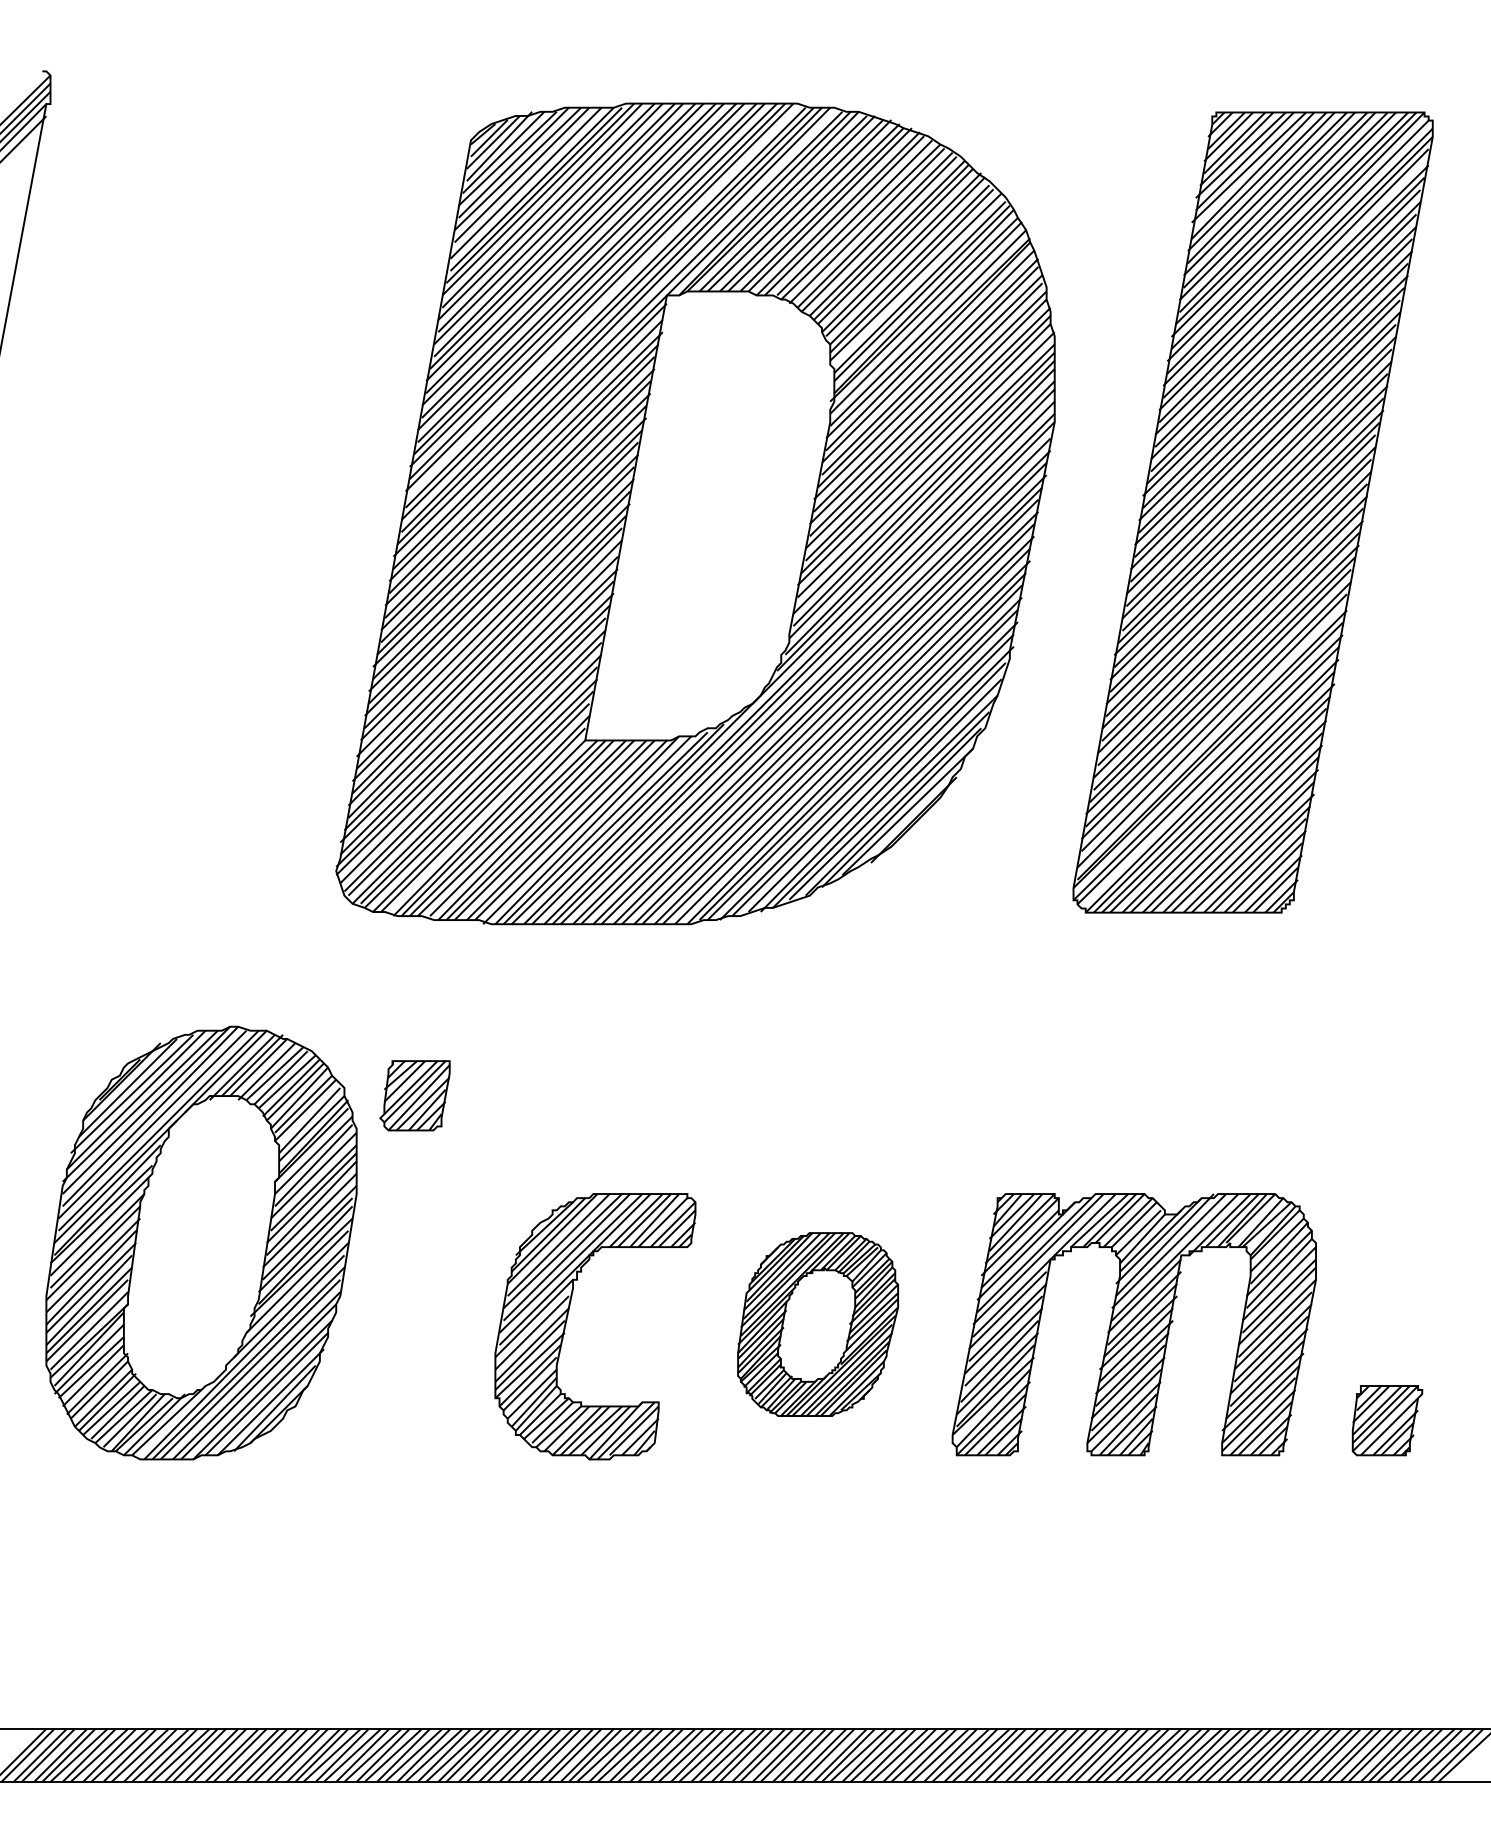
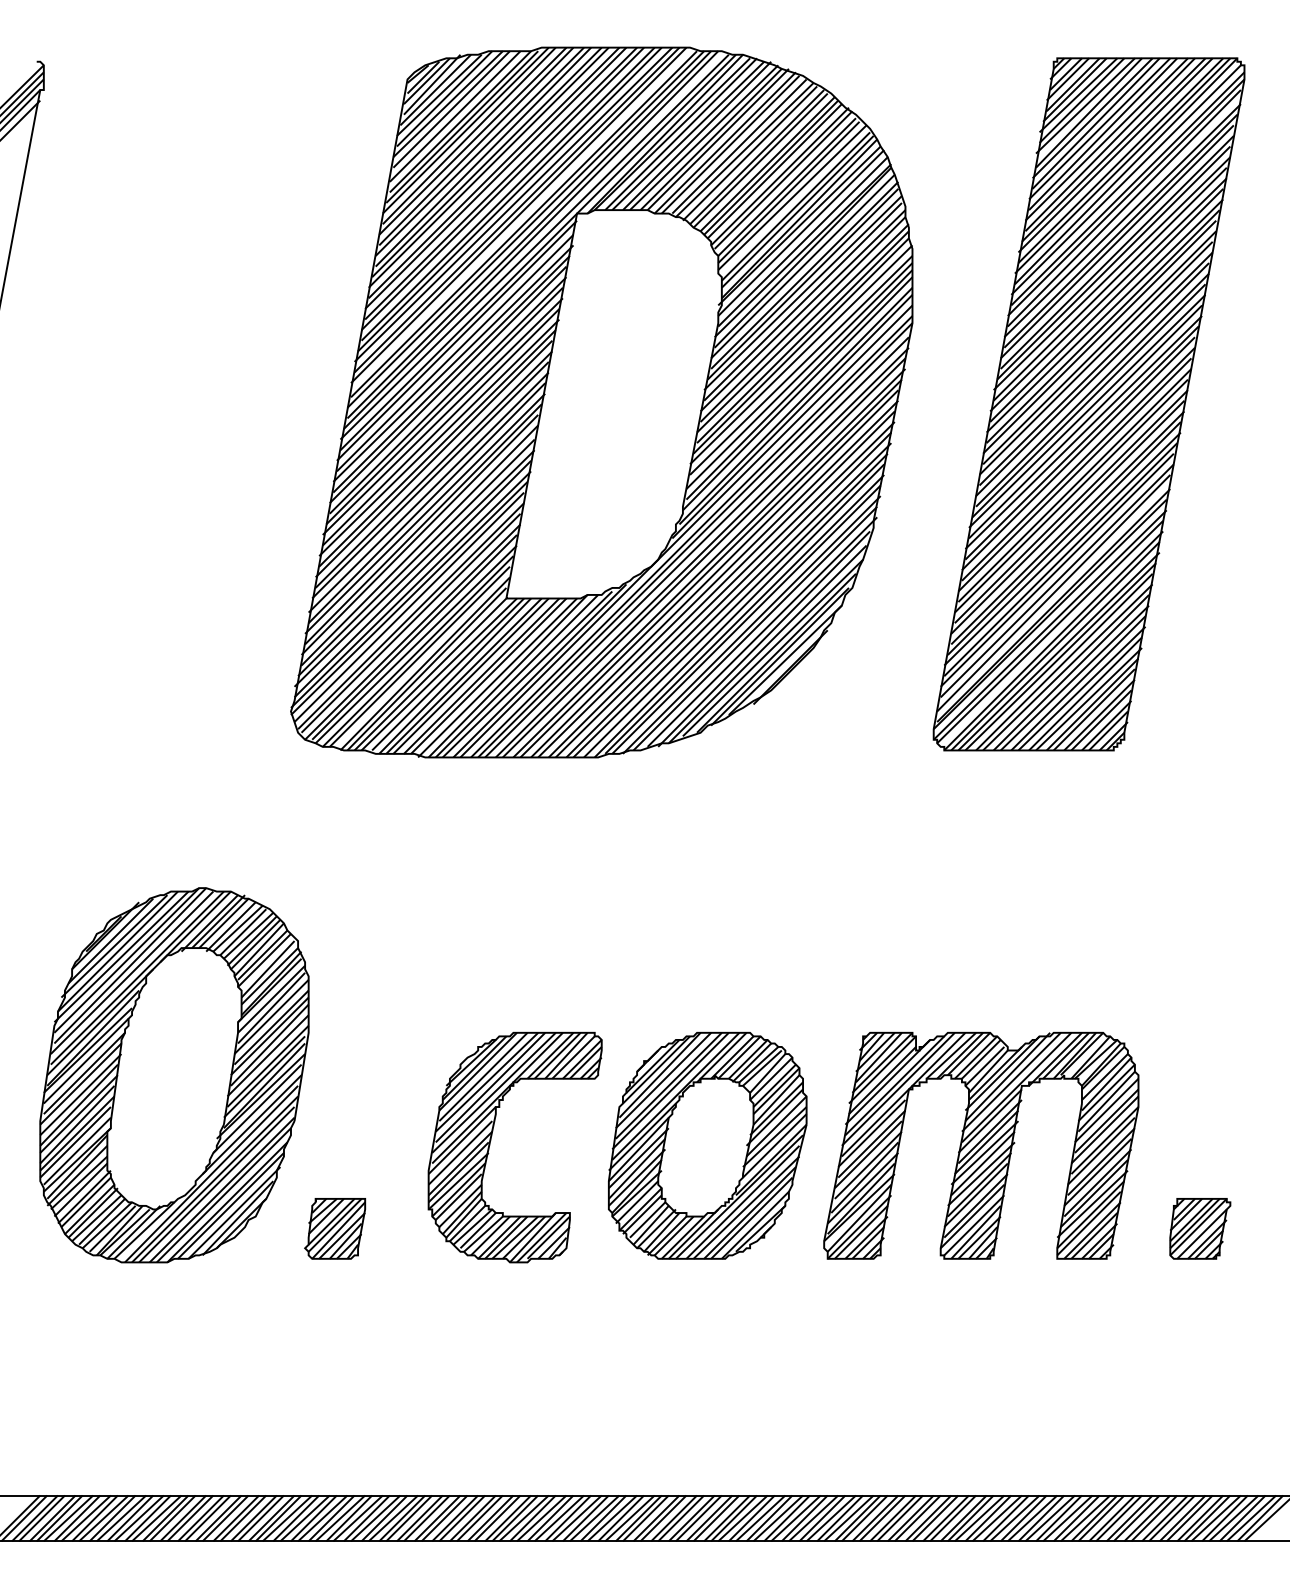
part: (1252, 512) -> (1088, 404), moved
part: (695, 513) -> (601, 402), moved
part: (415, 1095) -> (335, 1228), moved
part: (817, 1324) -> (707, 1145), size x1.43

